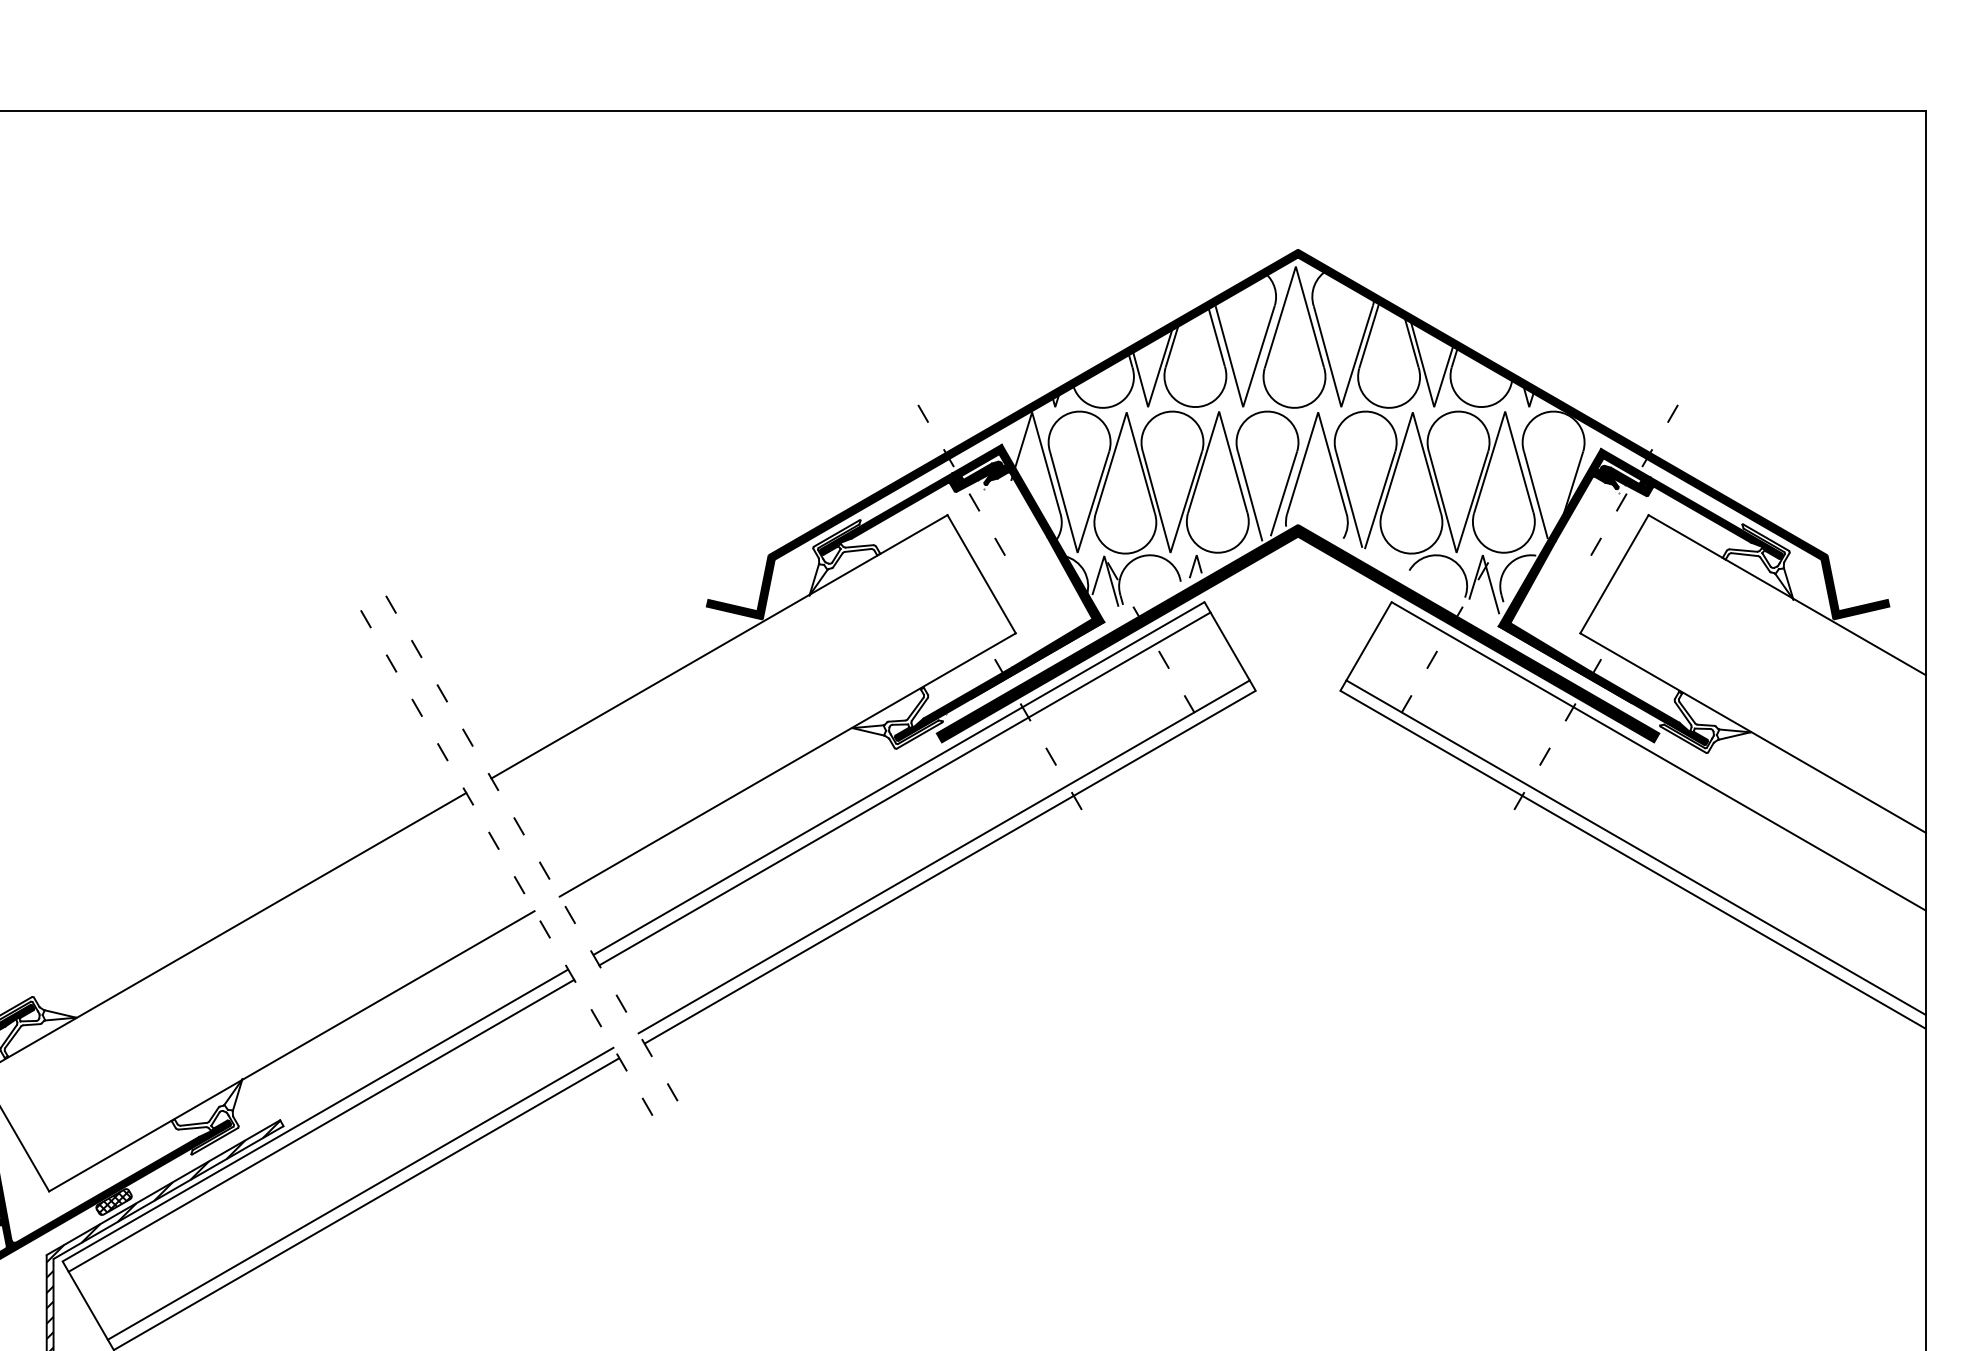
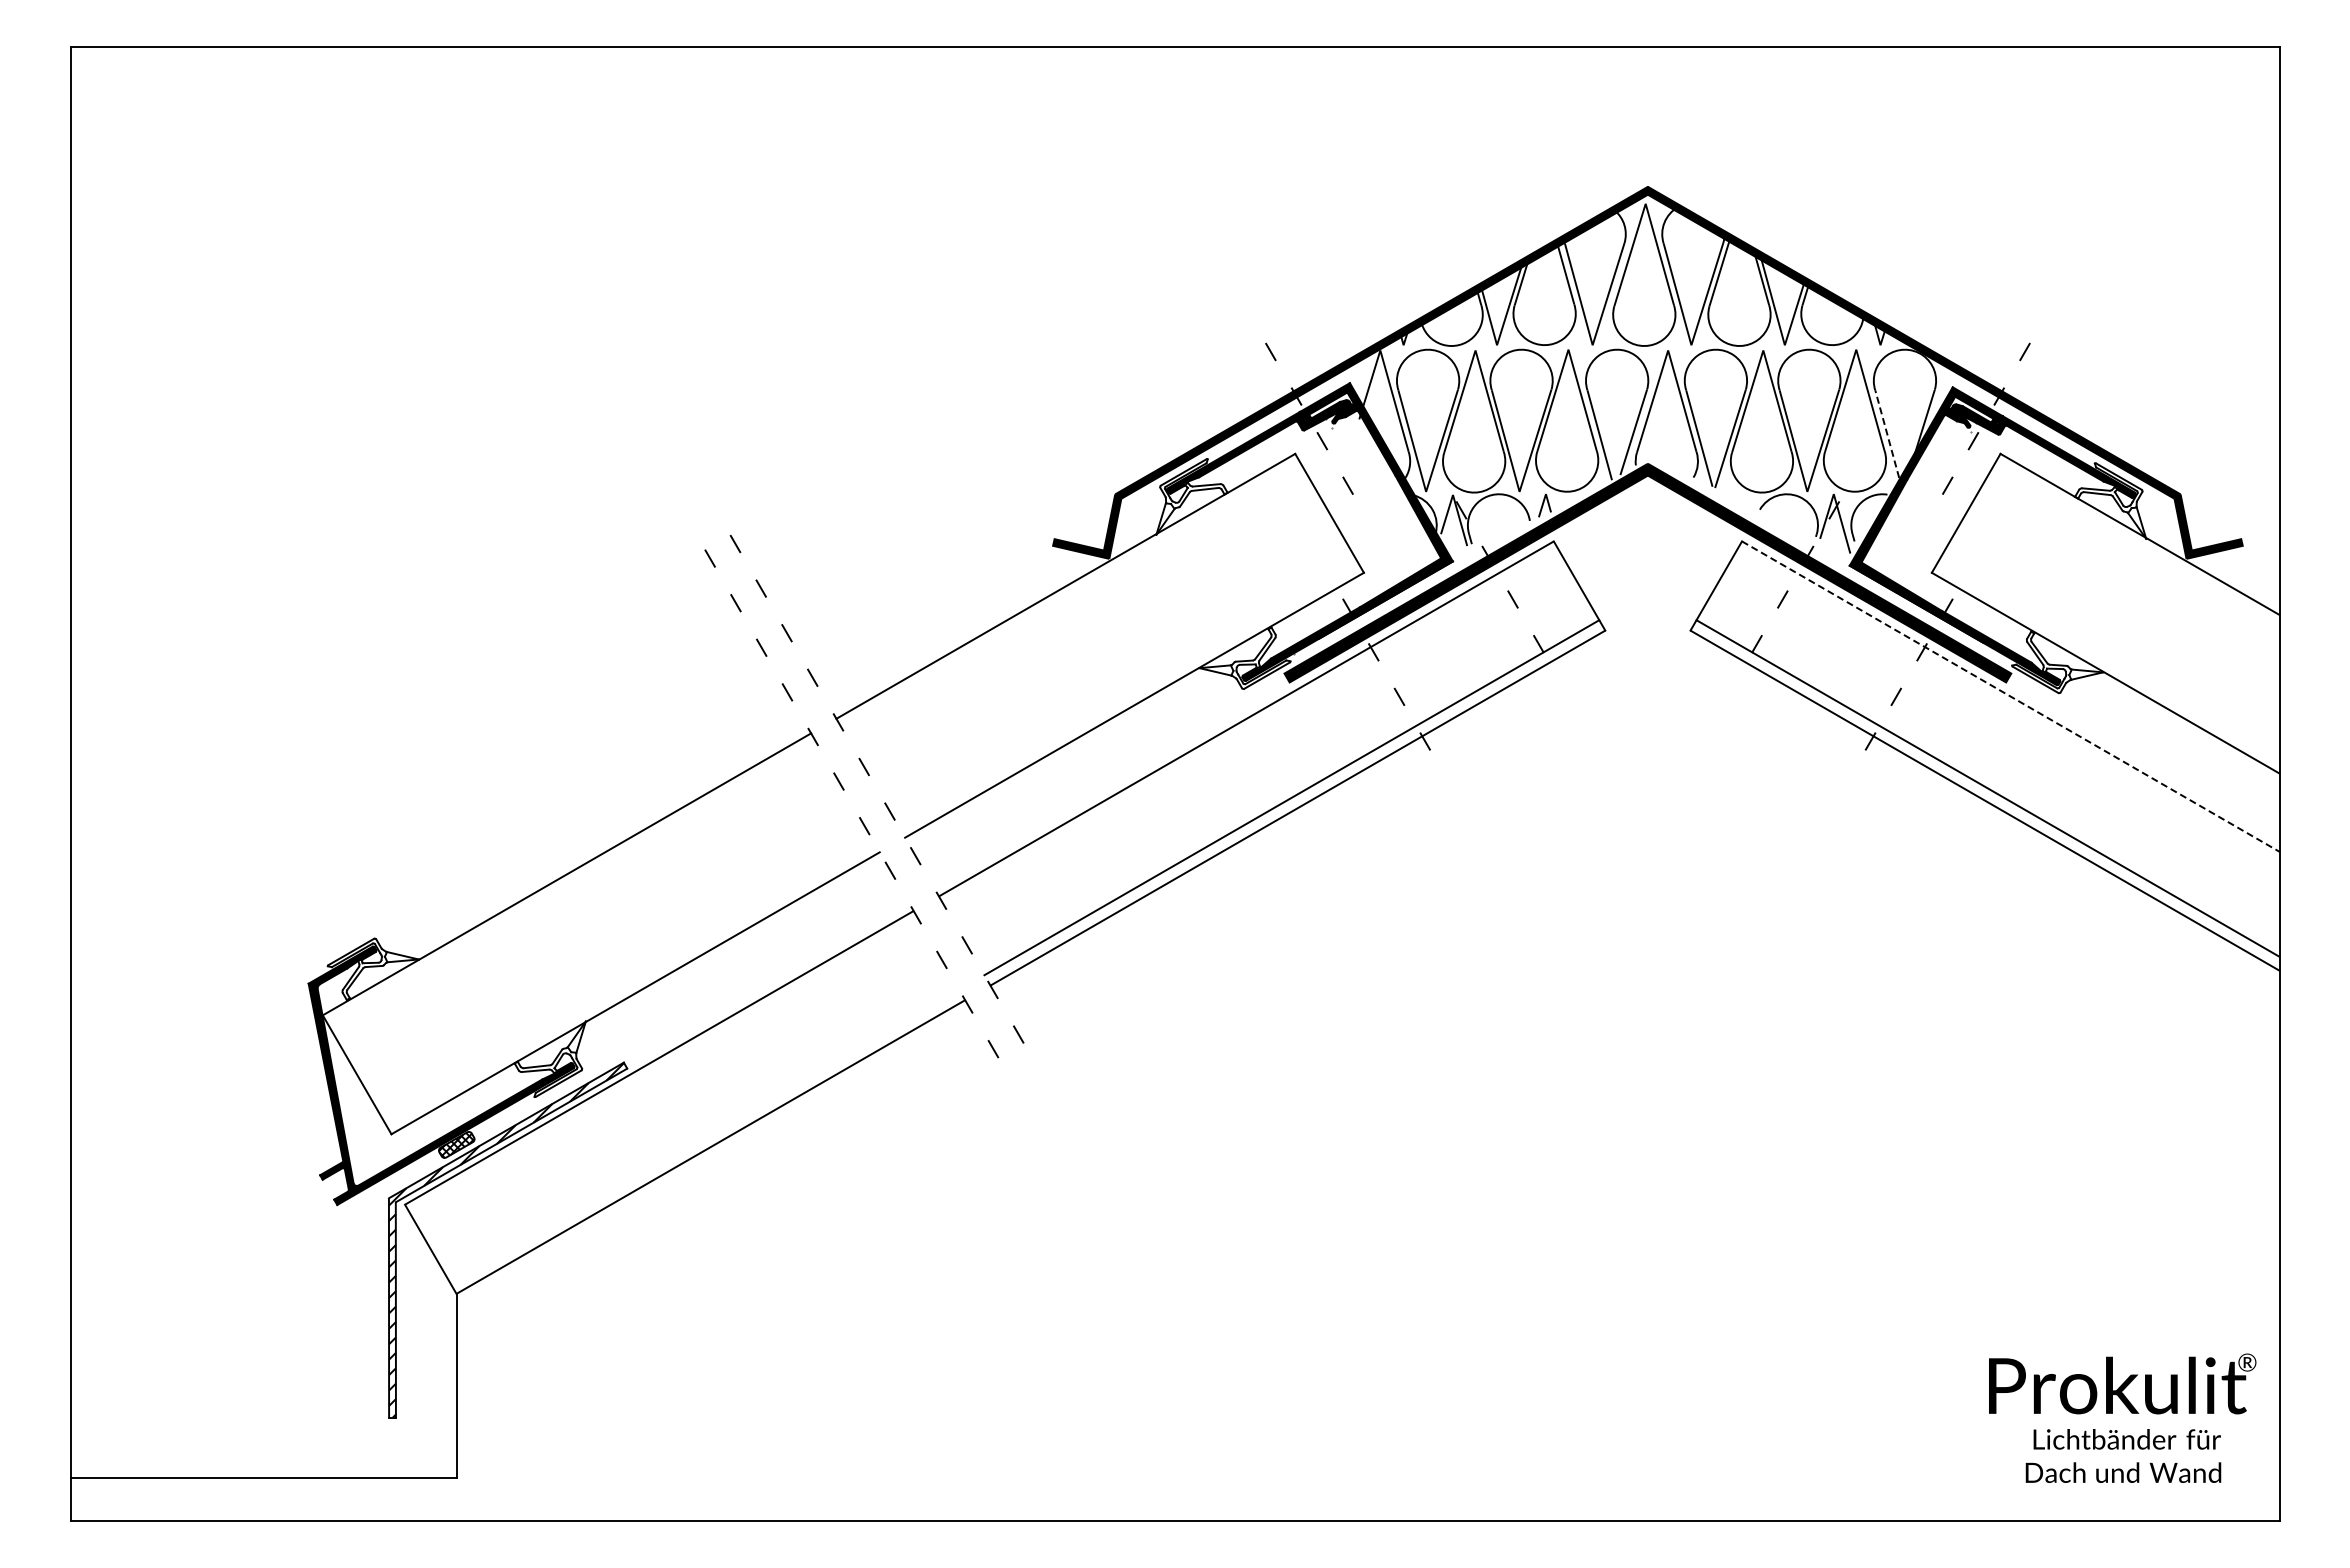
line: (1536, 494) -> (1887, 433), solid -> dashed
line: (1659, 756) -> (2011, 696), solid -> dashed
line: (904, 788) -> (1251, 728), removed
line: (321, 1126) -> (665, 1068), removed
line: (360, 1193) -> (704, 1136), removed

